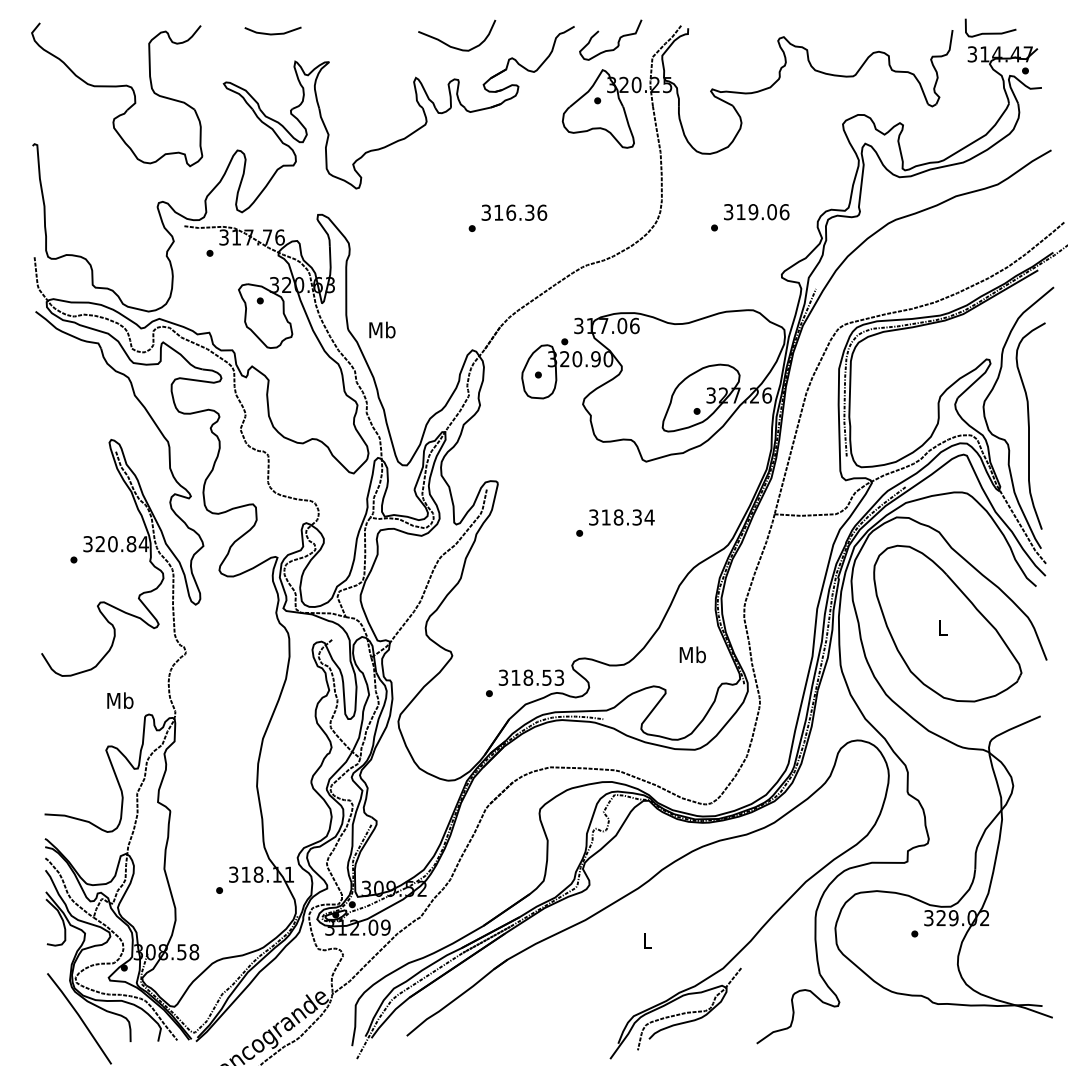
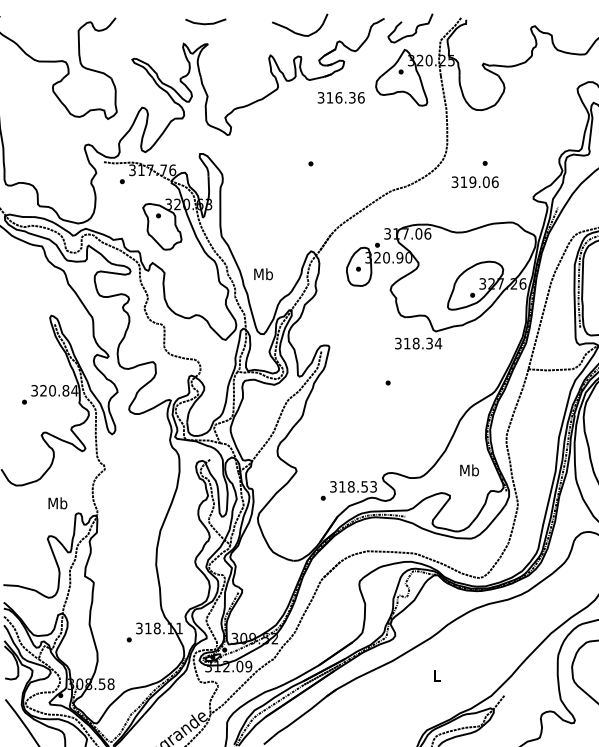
line: (272, 33) -> (205, 23), moved
text: (514, 212) -> (341, 97), moved
text: (756, 212) -> (475, 182), moved
text: (382, 329) -> (263, 273), moved
text: (621, 517) -> (418, 343), moved

